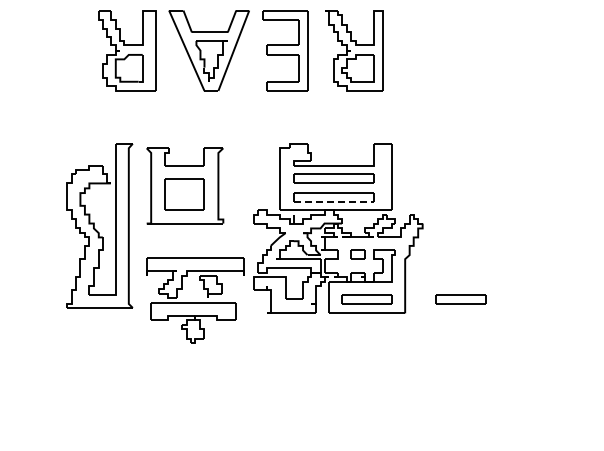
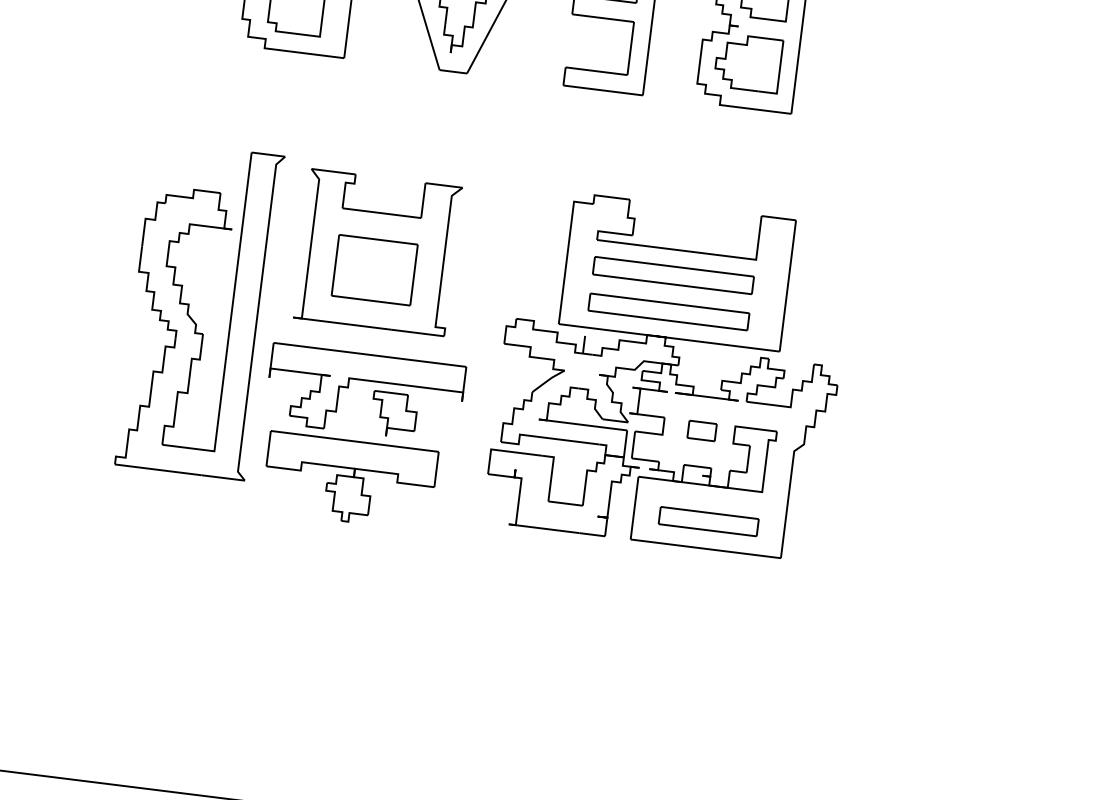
line: (334, 201) -> (668, 320), dashed -> solid
part: (460, 299) -> (893, 544), removed
part: (195, 300) -> (359, 437), moved

